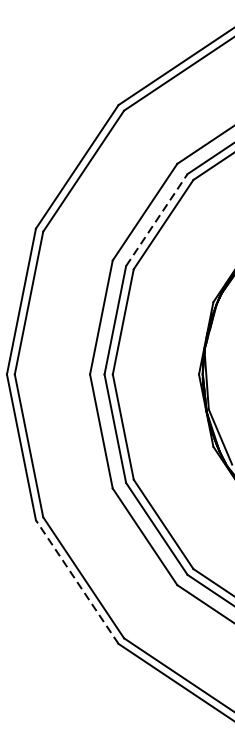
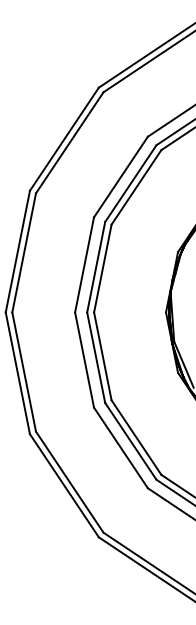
line: (157, 219) -> (131, 183), dashed -> solid
line: (77, 581) -> (64, 485), dashed -> solid

